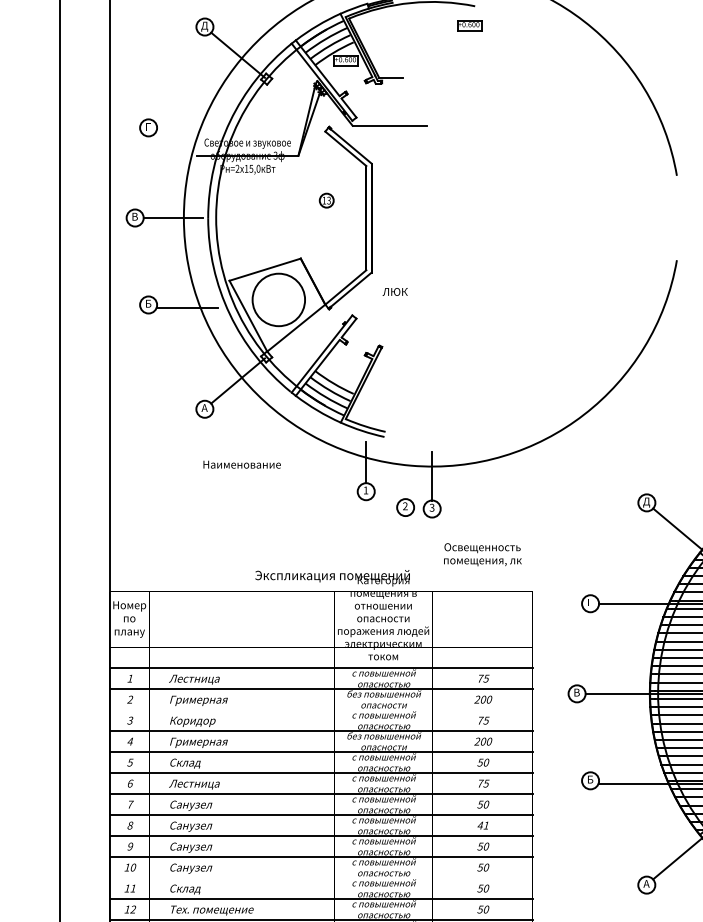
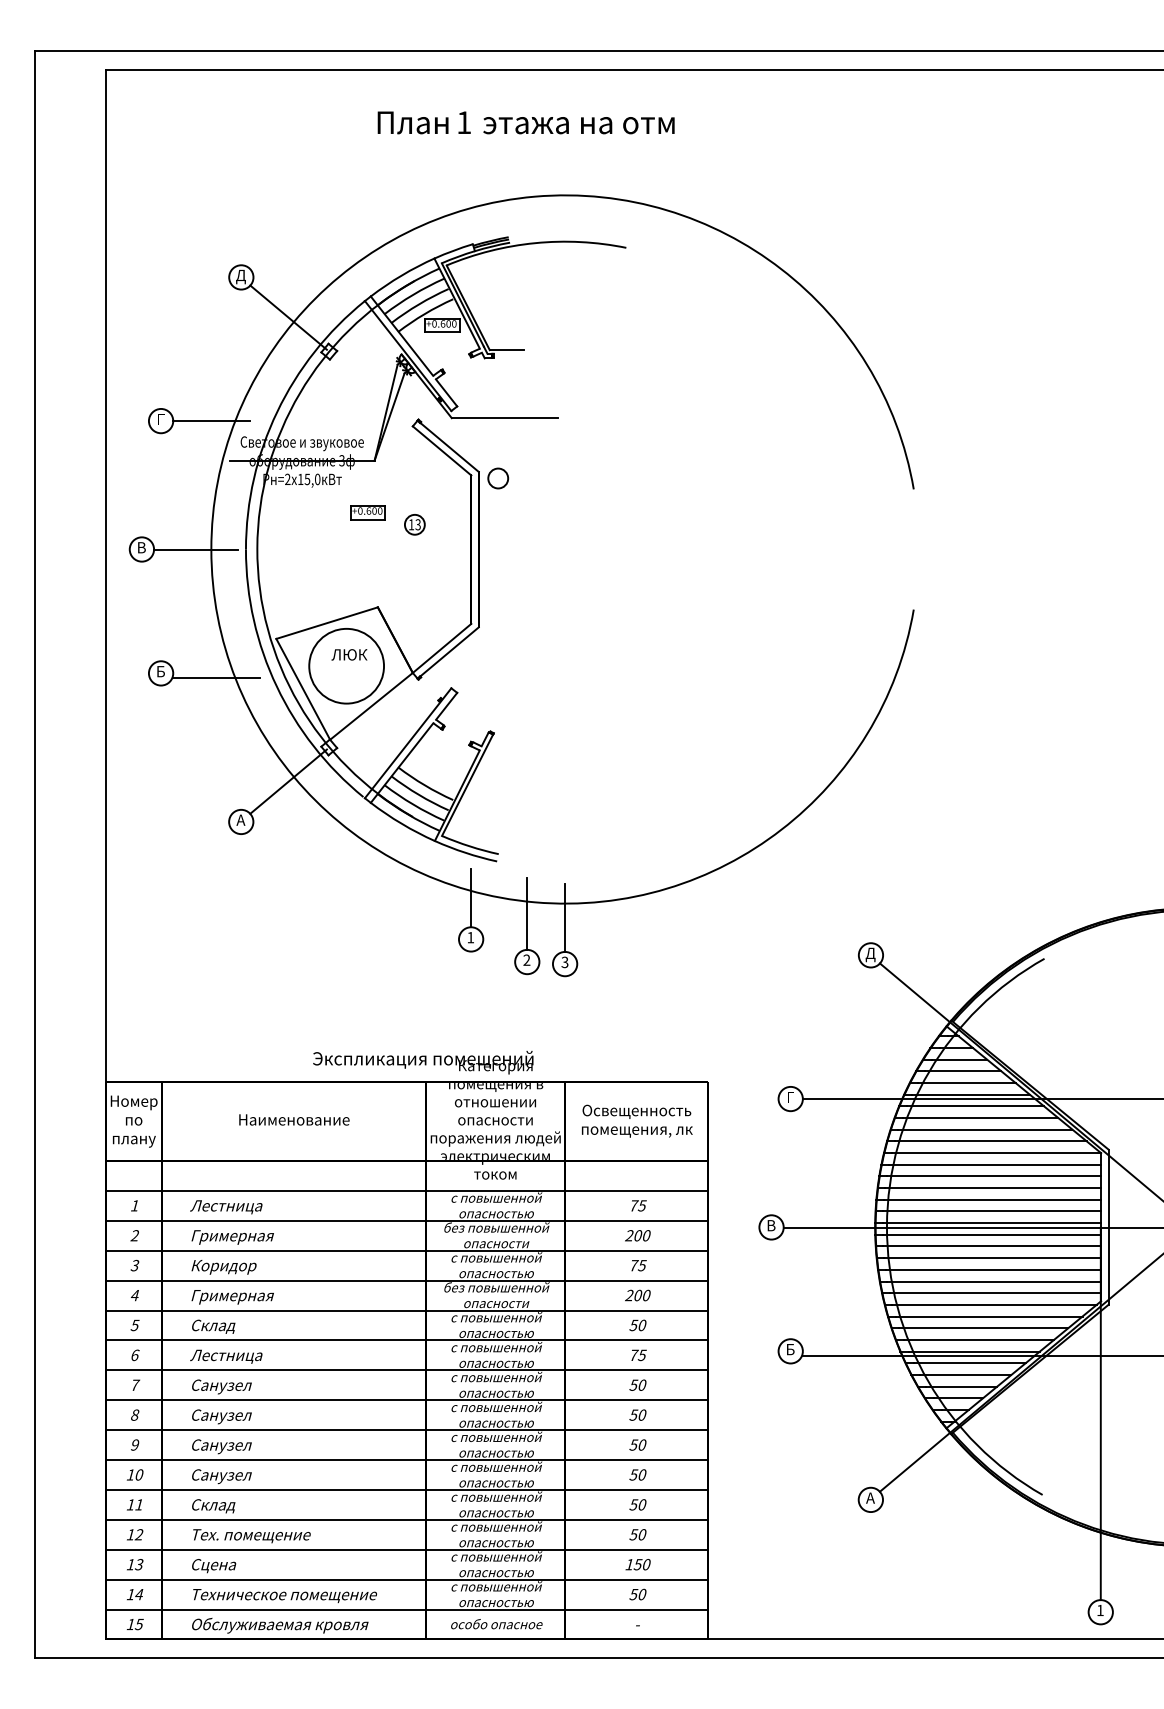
part: (468, 25) -> (367, 512), moved
line: (183, 128) -> (211, 421), added
circle: (385, 168) -> (498, 478), added
text: (395, 291) -> (349, 654), moved
text: (242, 464) -> (294, 1119), moved
line: (405, 473) -> (527, 913), added
text: (483, 554) -> (637, 1120), moved
line: (320, 710) -> (406, 1250), added
text: (483, 825) -> (637, 1414), 41 -> 50
line: (320, 877) -> (406, 1489), added

